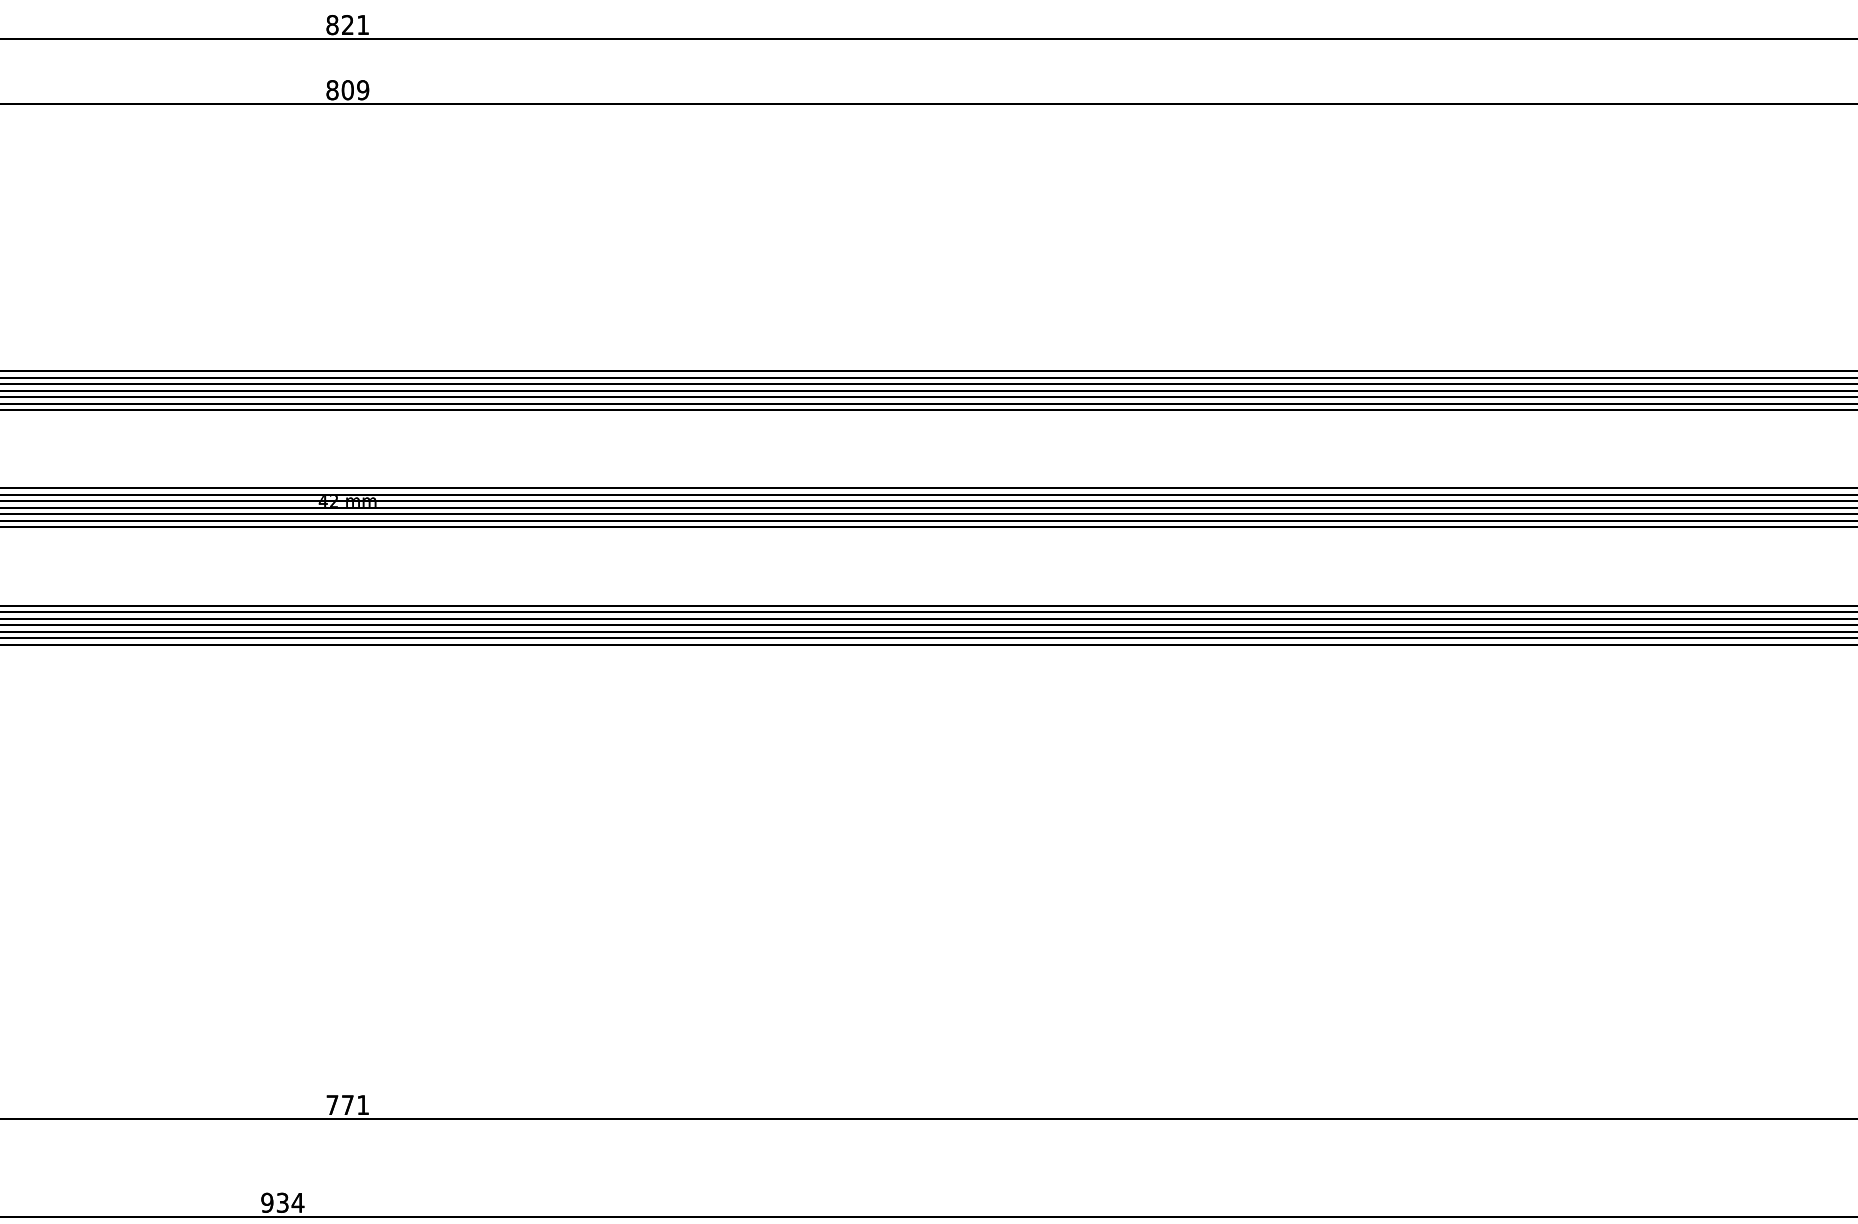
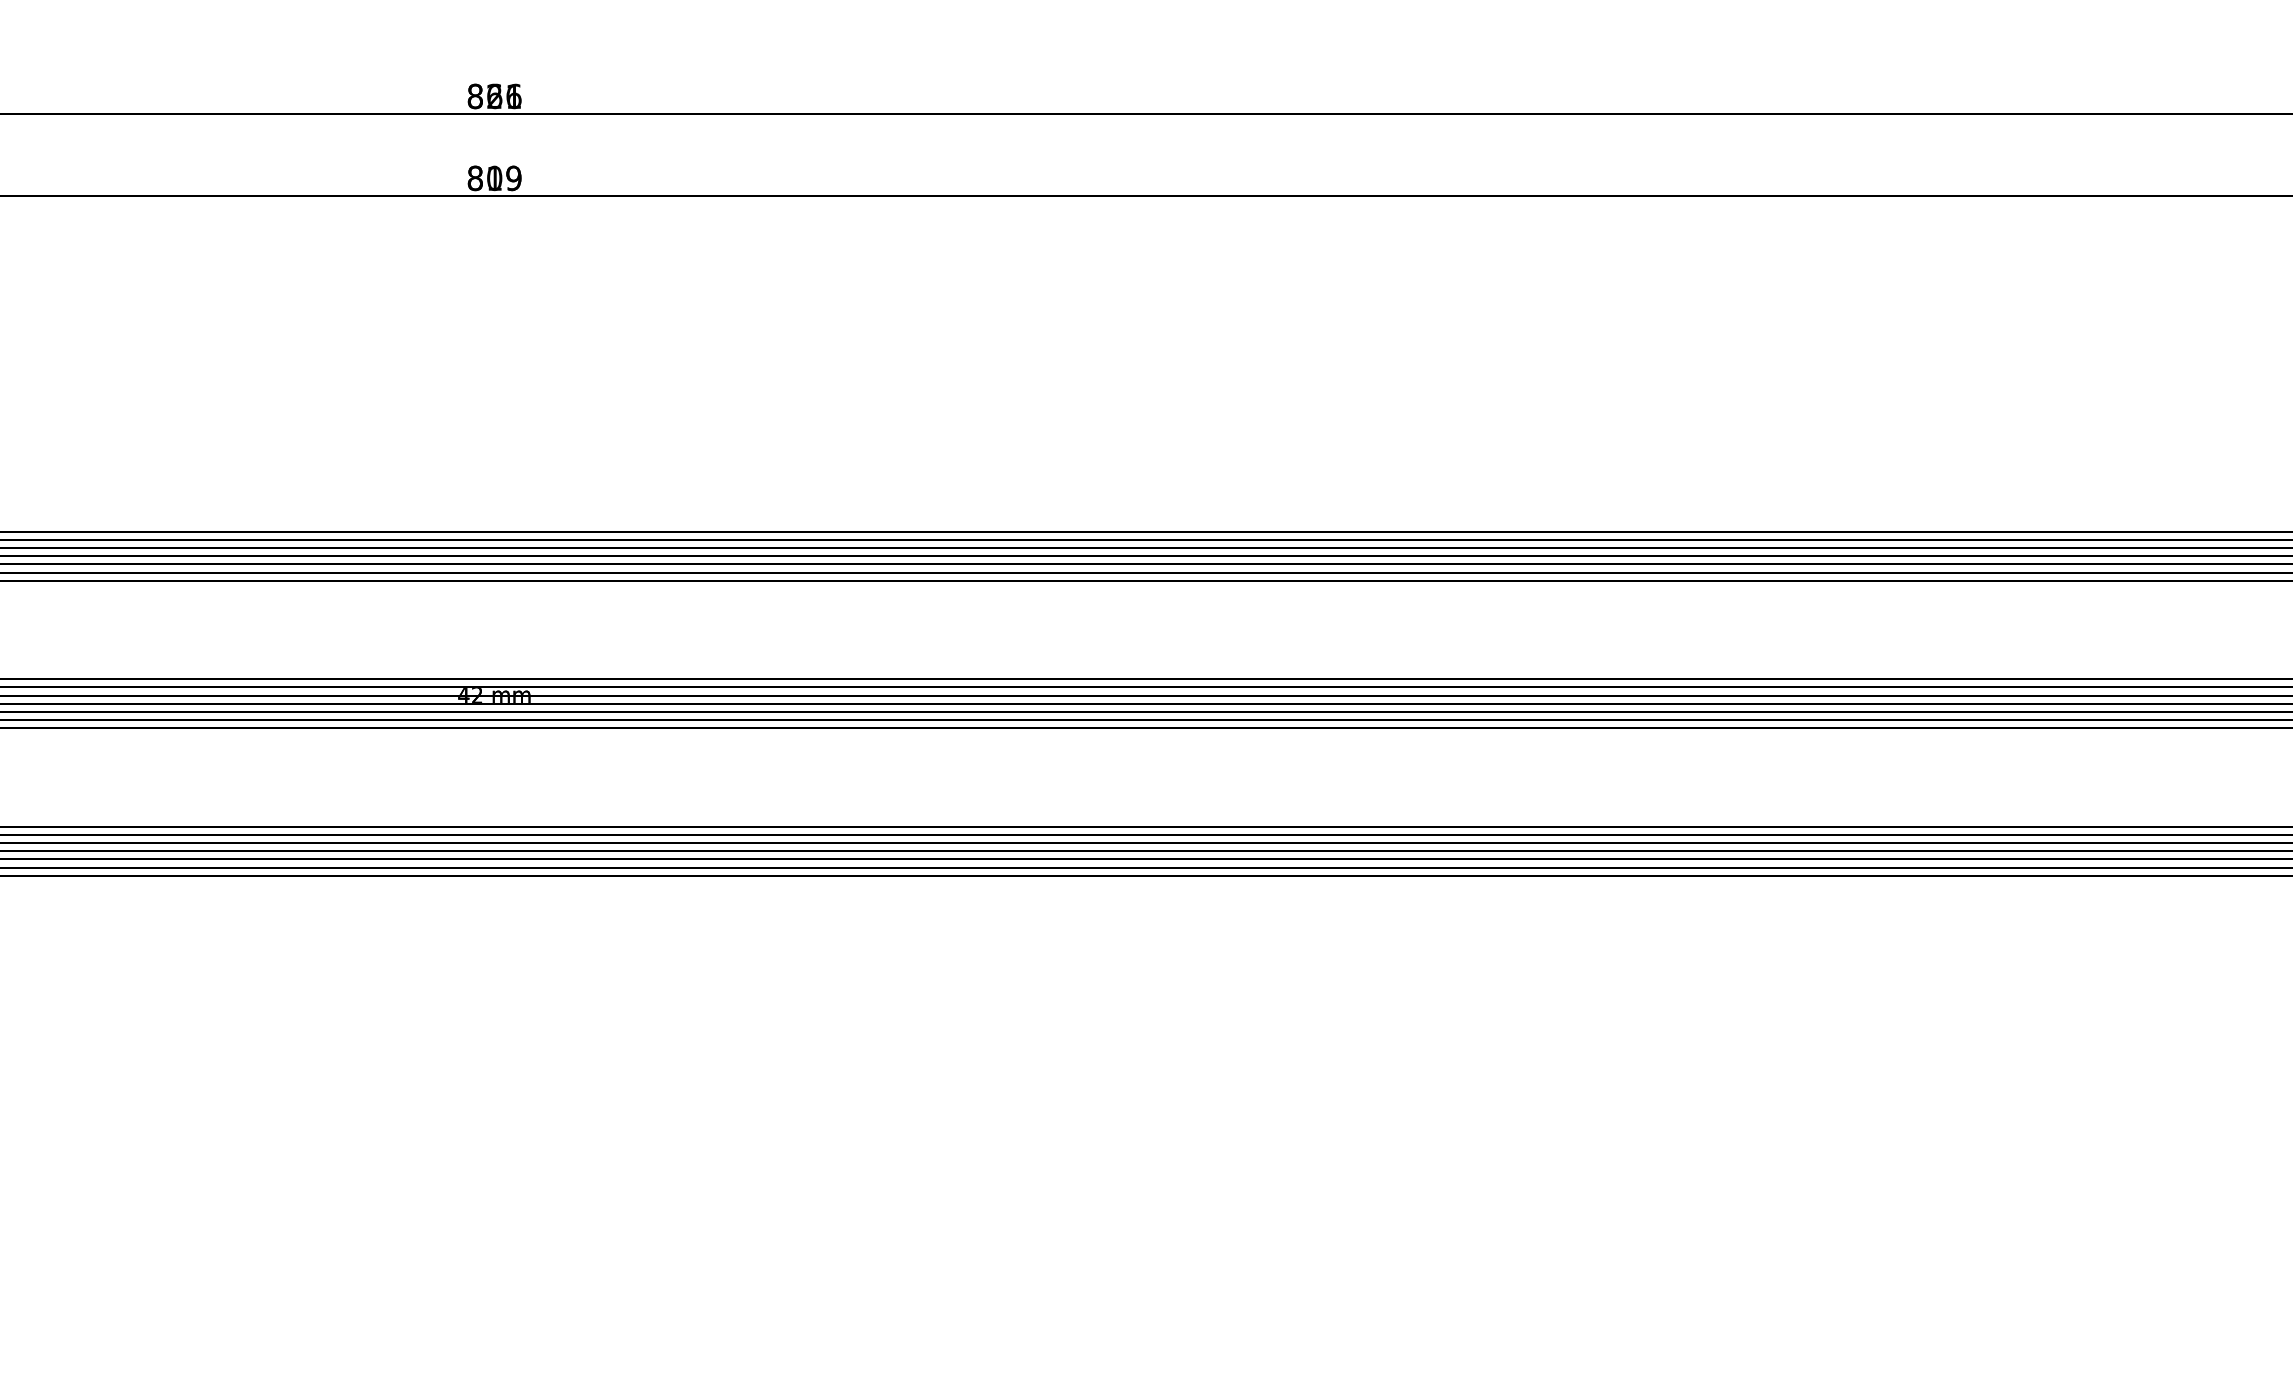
text: (355, 25) -> (504, 97), 821 -> 866
text: (347, 90) -> (494, 178), 809 -> 819

